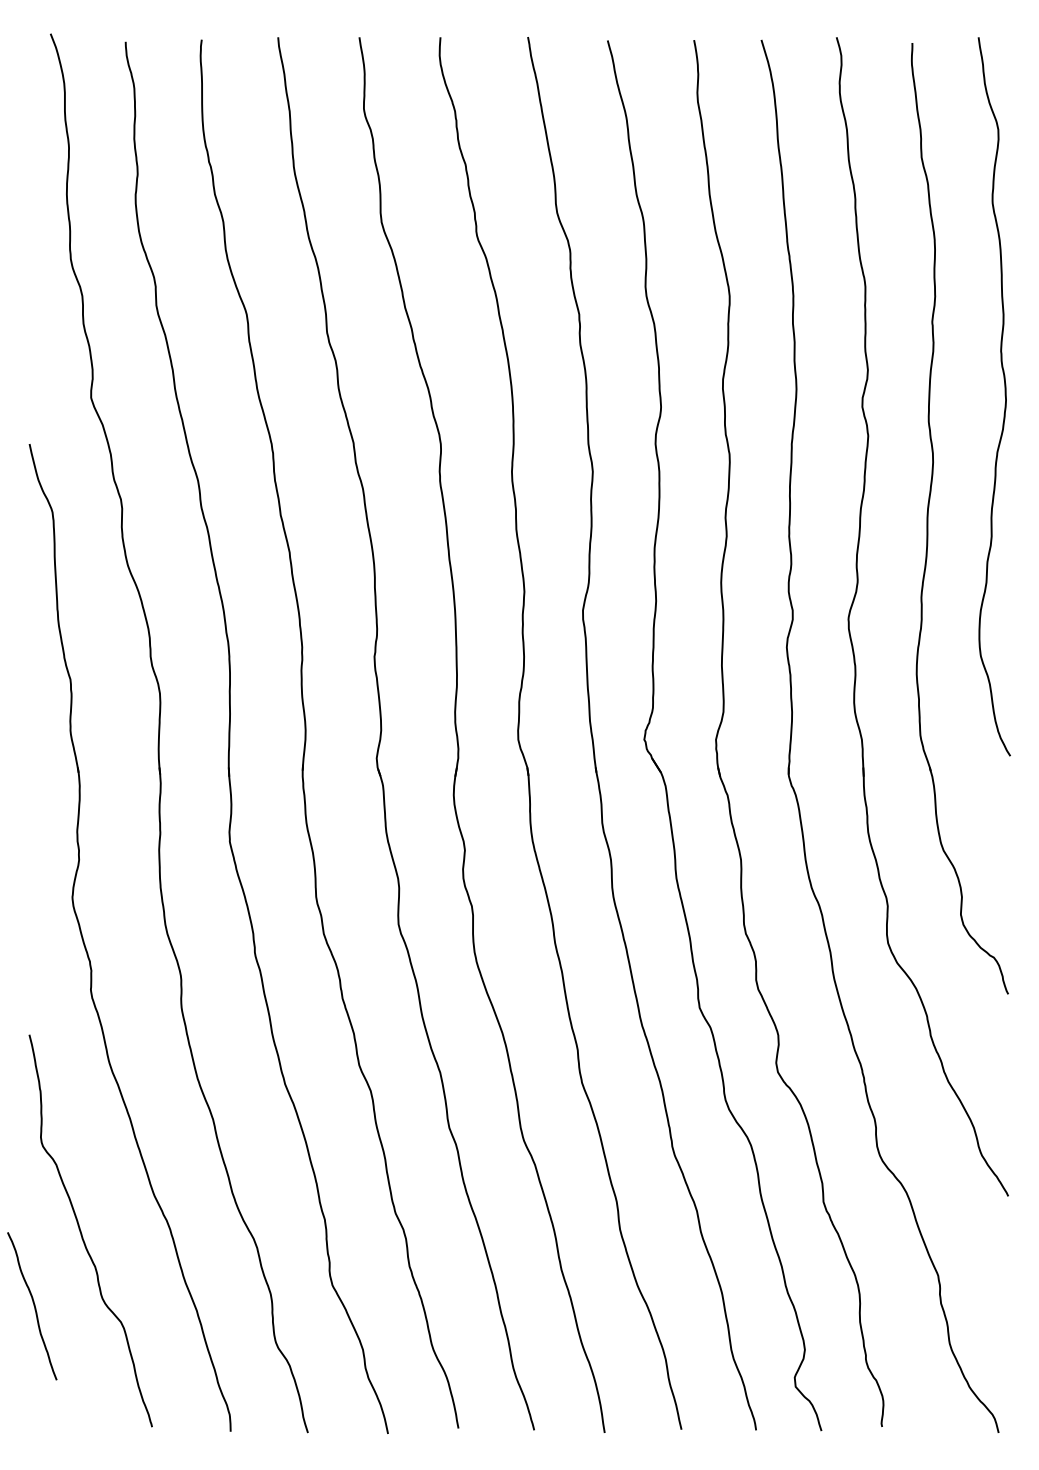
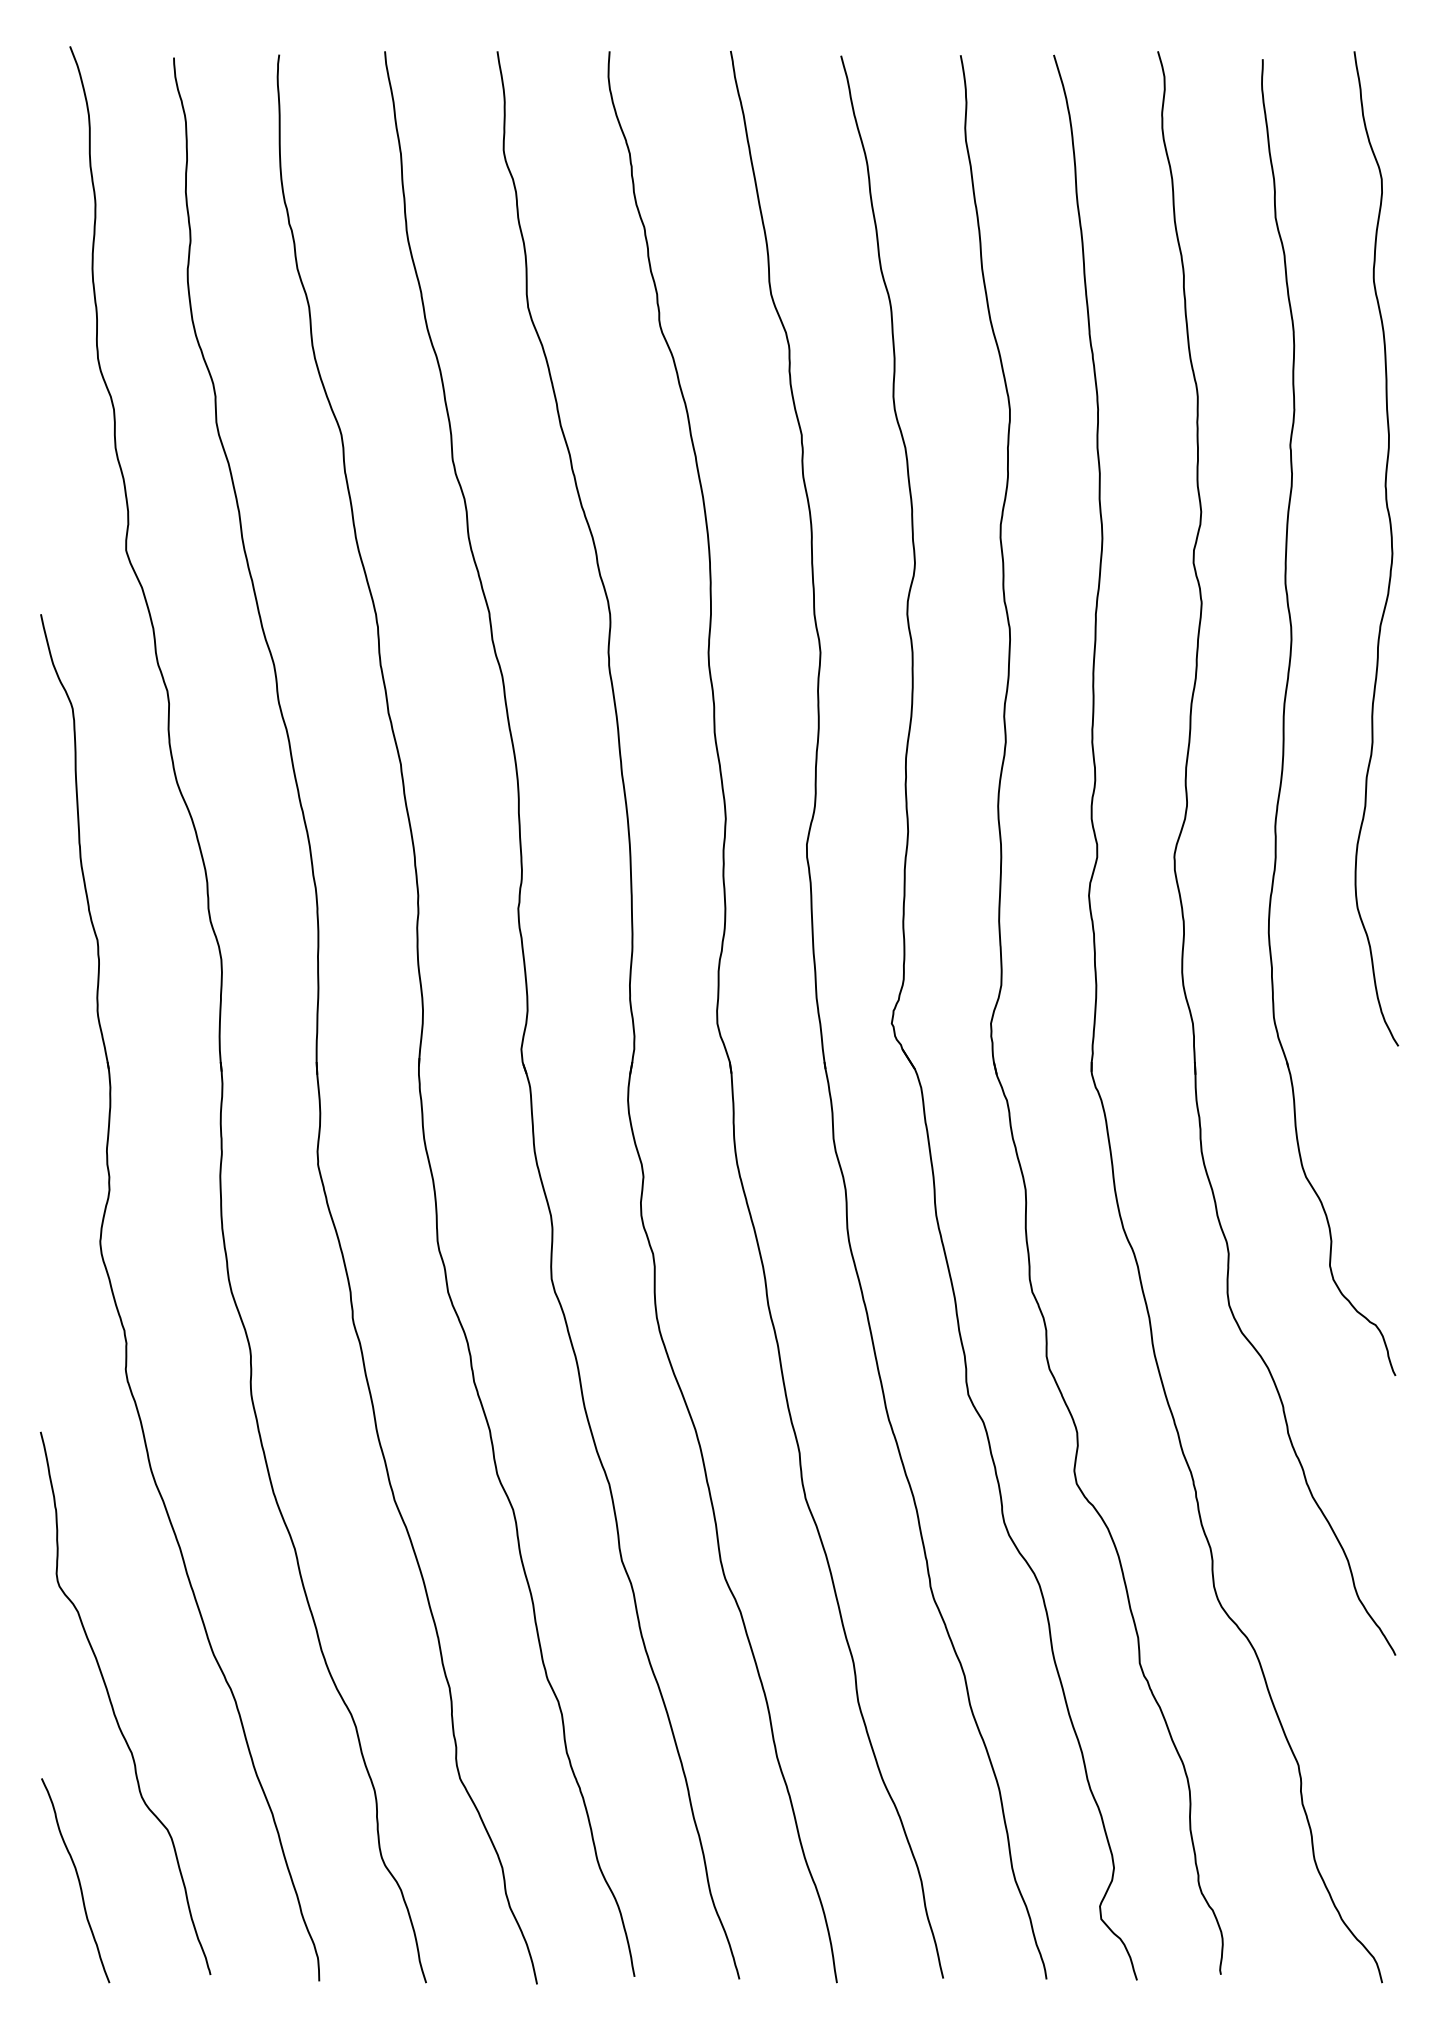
curve: (33, 1305) -> (77, 1879), moved

